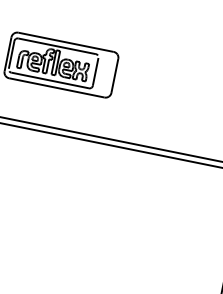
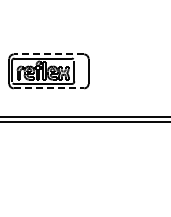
line: (65, 42) -> (48, 54), solid -> dashed
line: (57, 88) -> (49, 88), solid -> dashed

